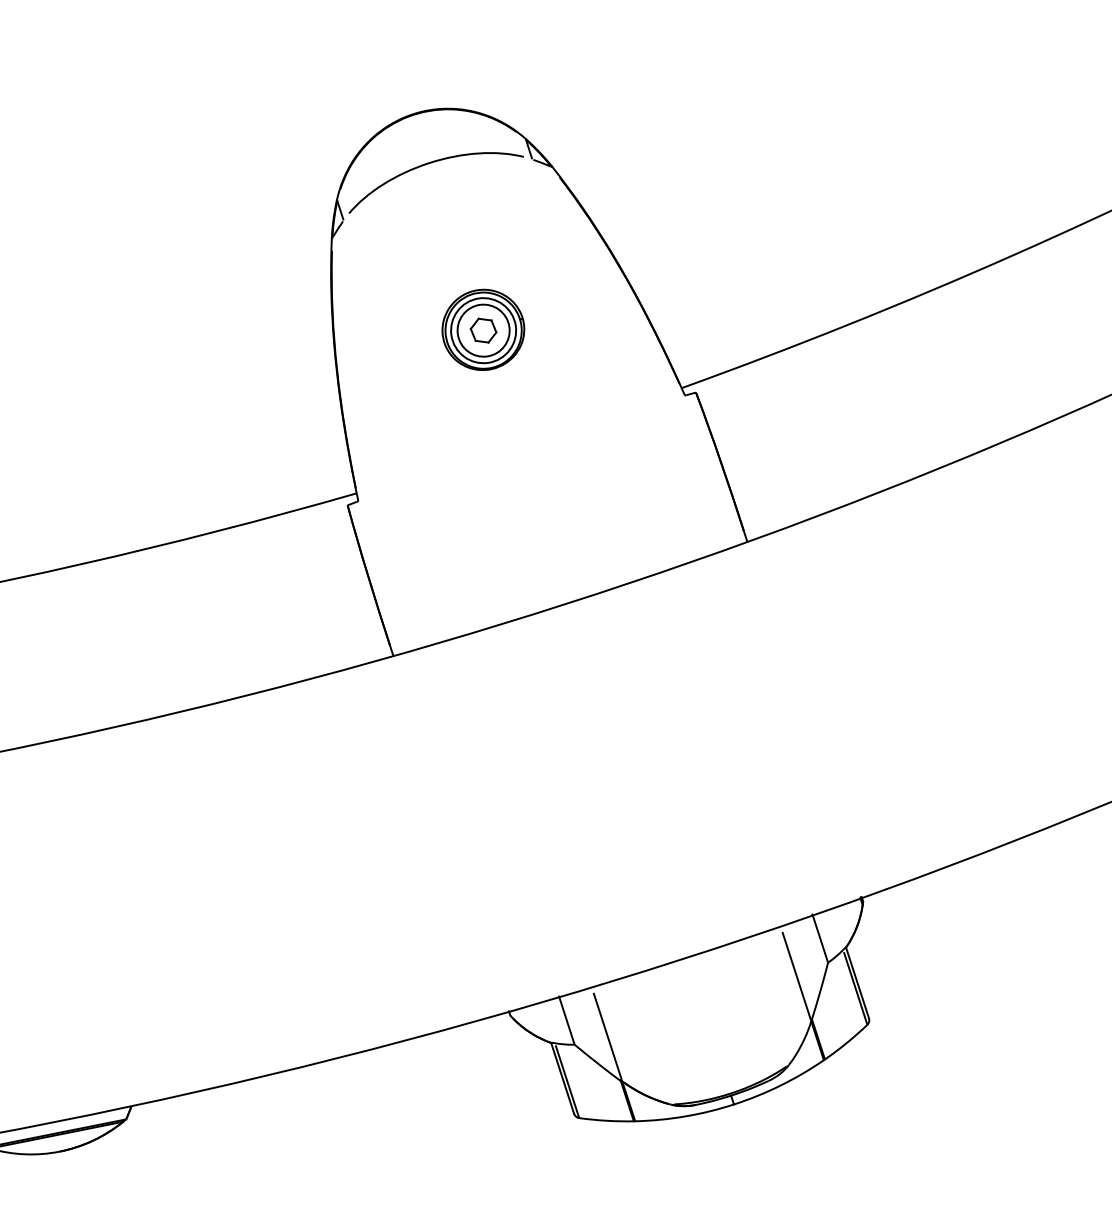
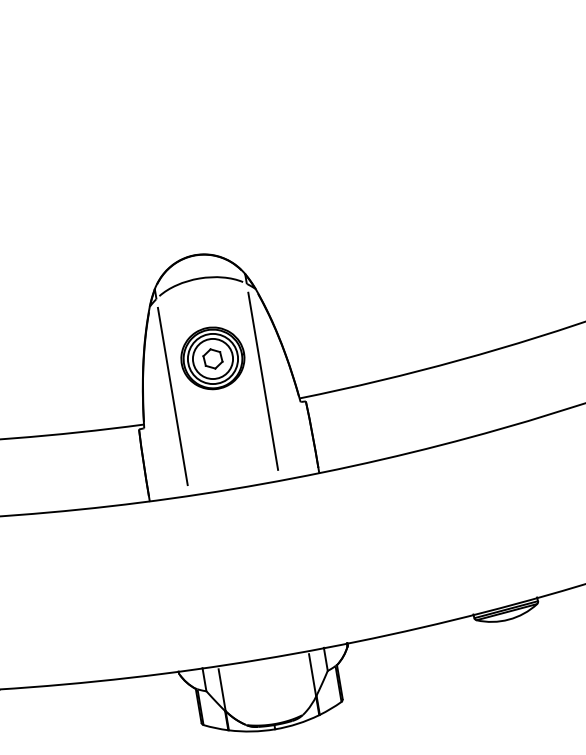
part: (482, 330) -> (212, 358), size x1.67
line: (598, 361) -> (263, 380), added
line: (408, 424) -> (172, 396), added

